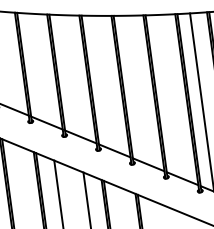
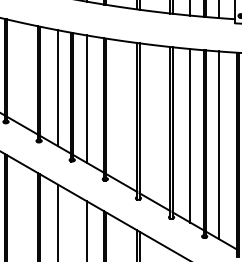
line: (41, 69) -> (57, 88), added
line: (70, 75) -> (86, 98), added
line: (173, 96) -> (190, 135), added

